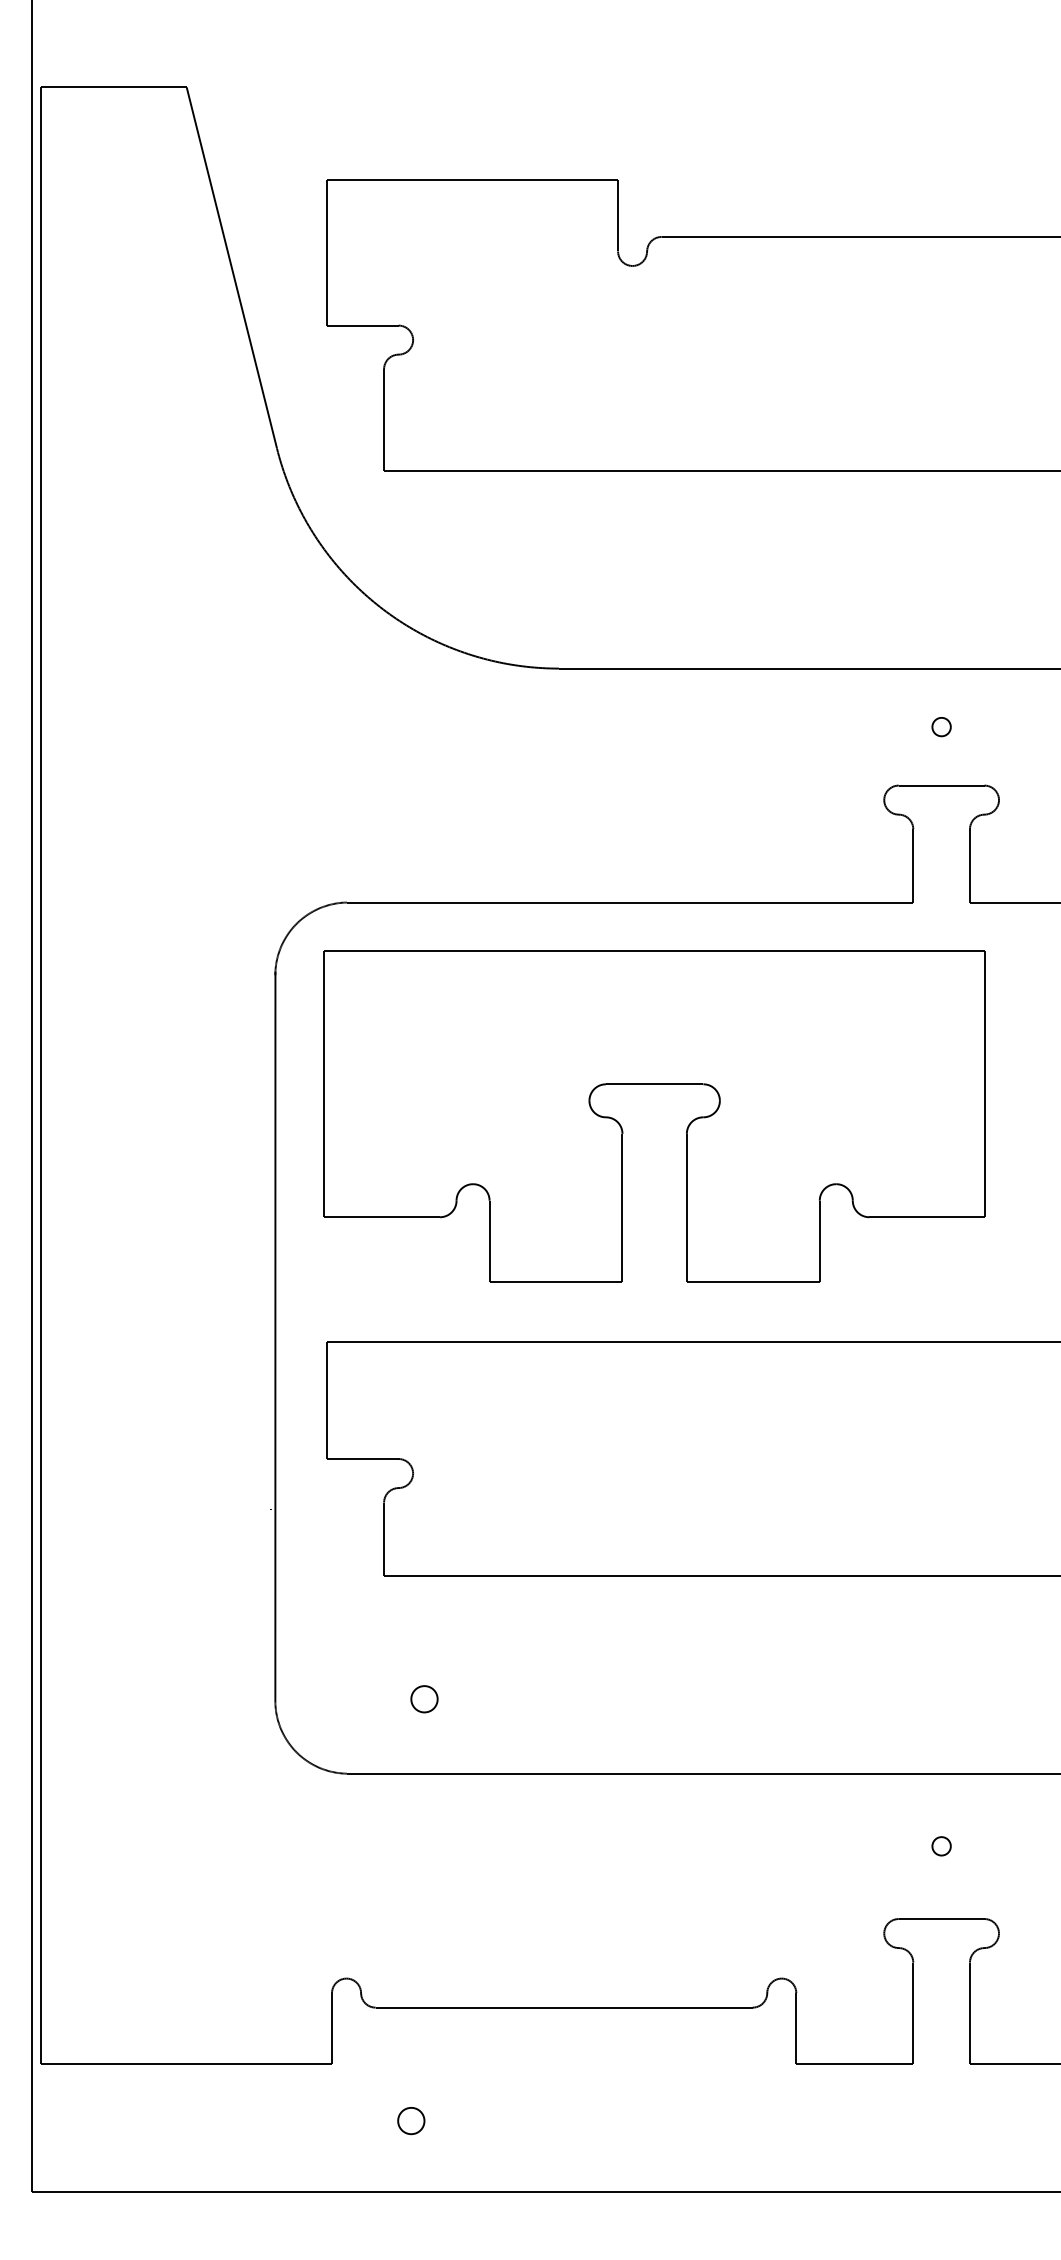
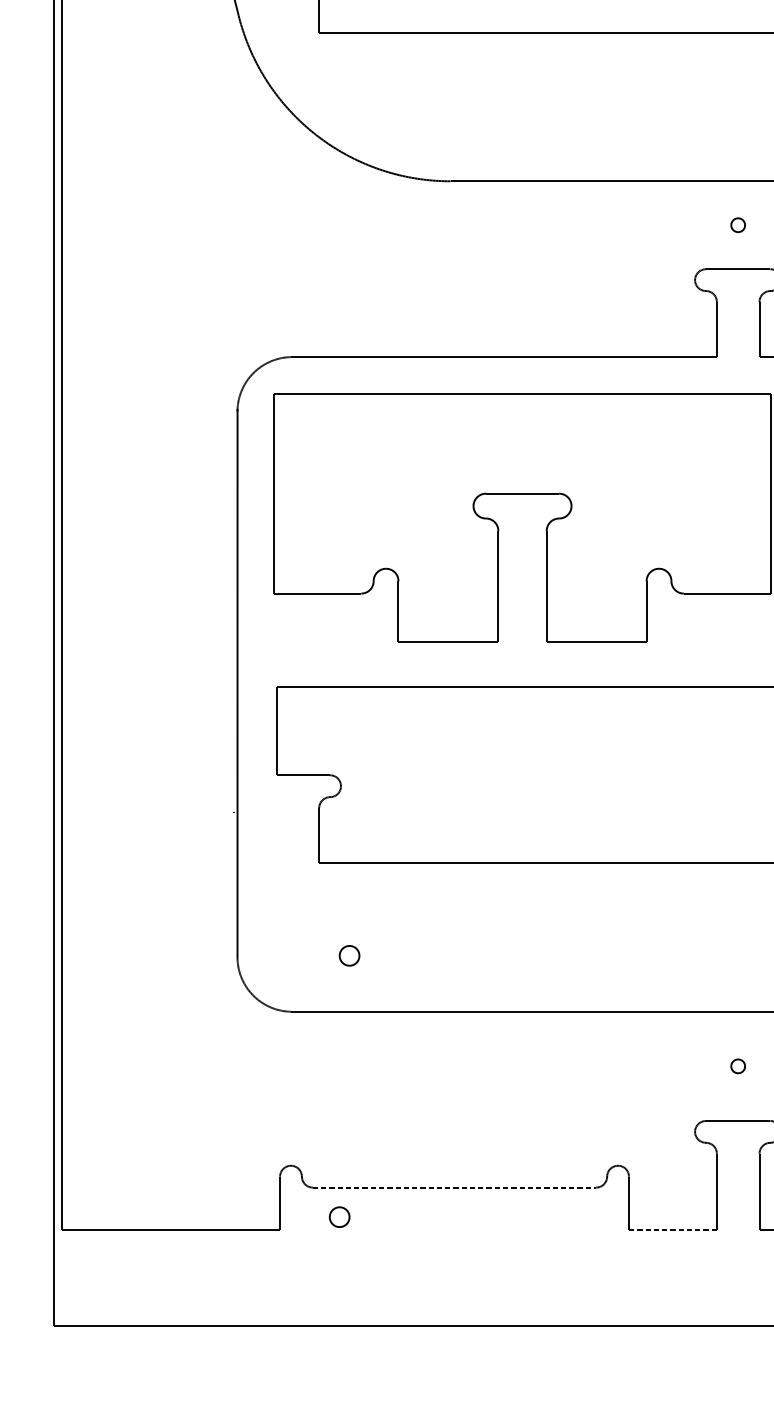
line: (564, 2007) -> (454, 1187), solid -> dashed
line: (855, 2064) -> (673, 1230), solid -> dashed
part: (411, 2121) -> (339, 1217), moved

